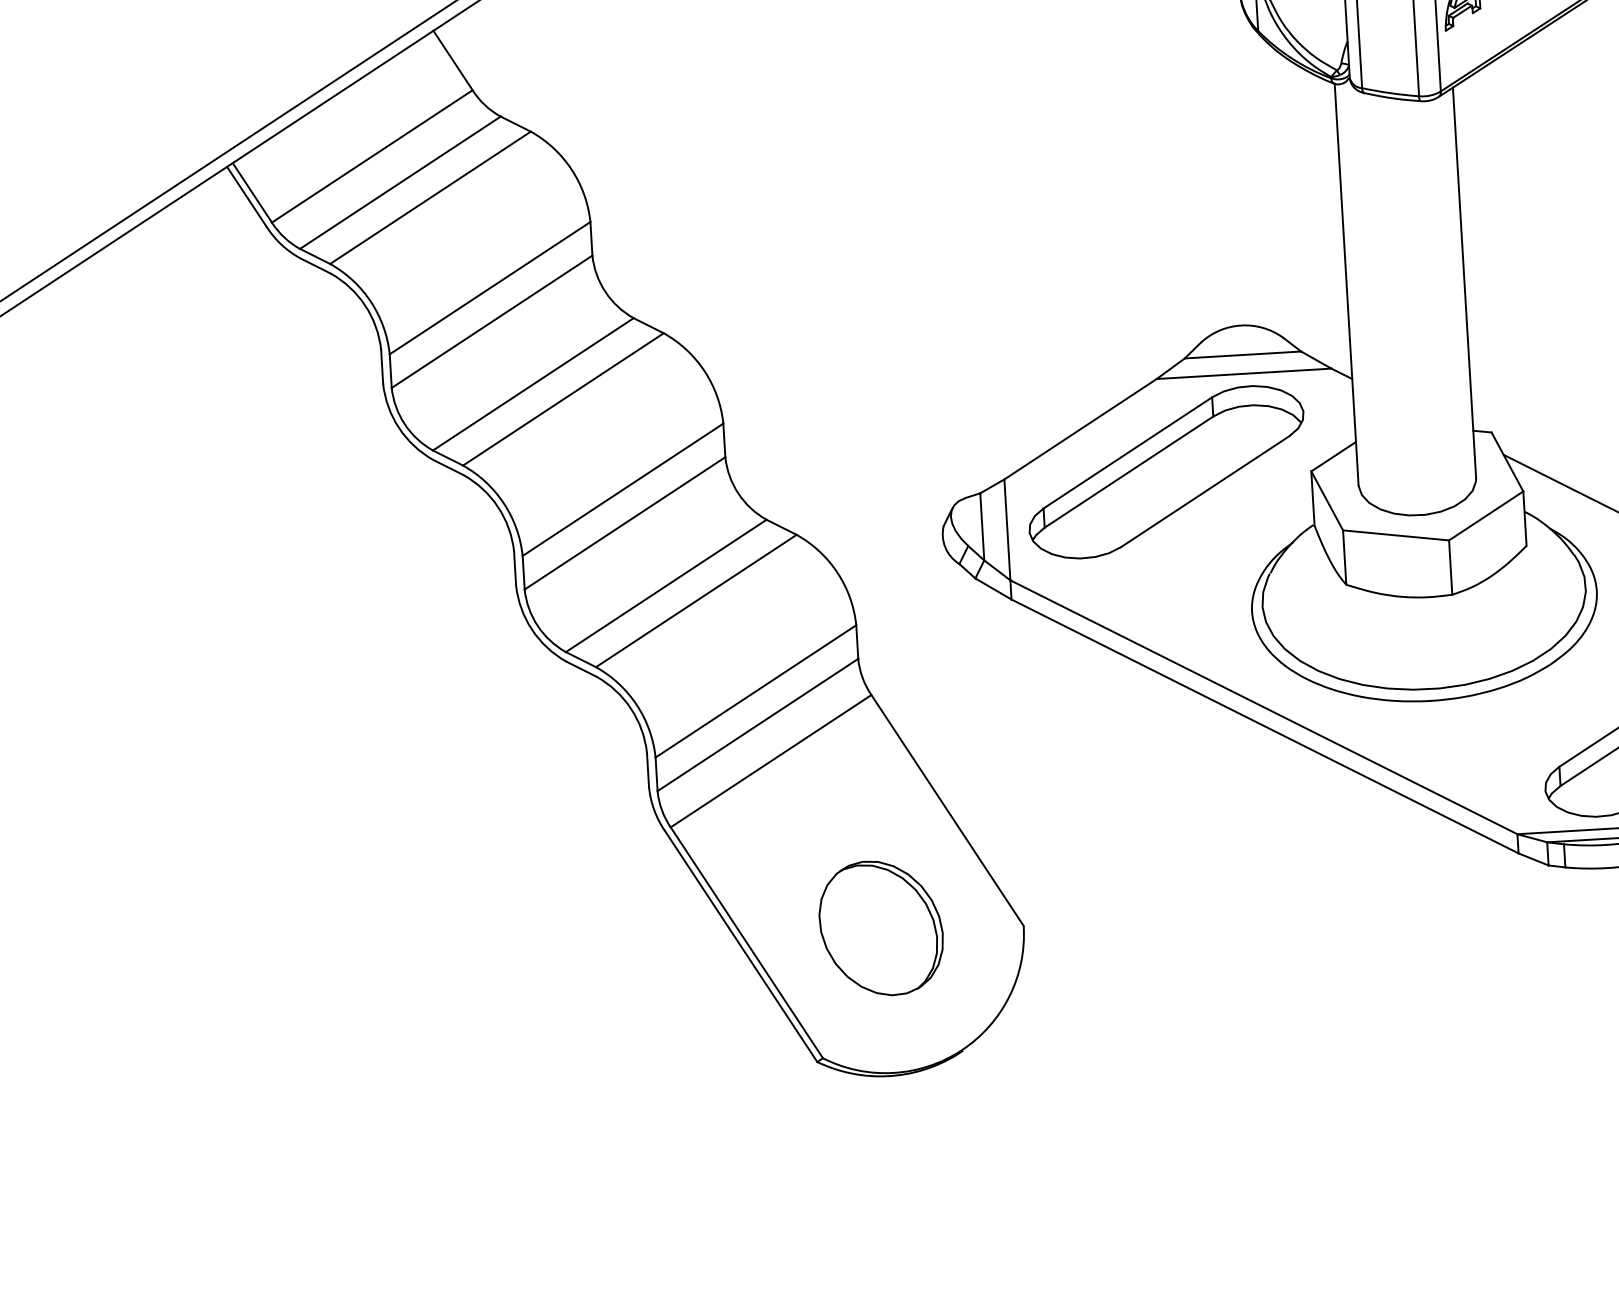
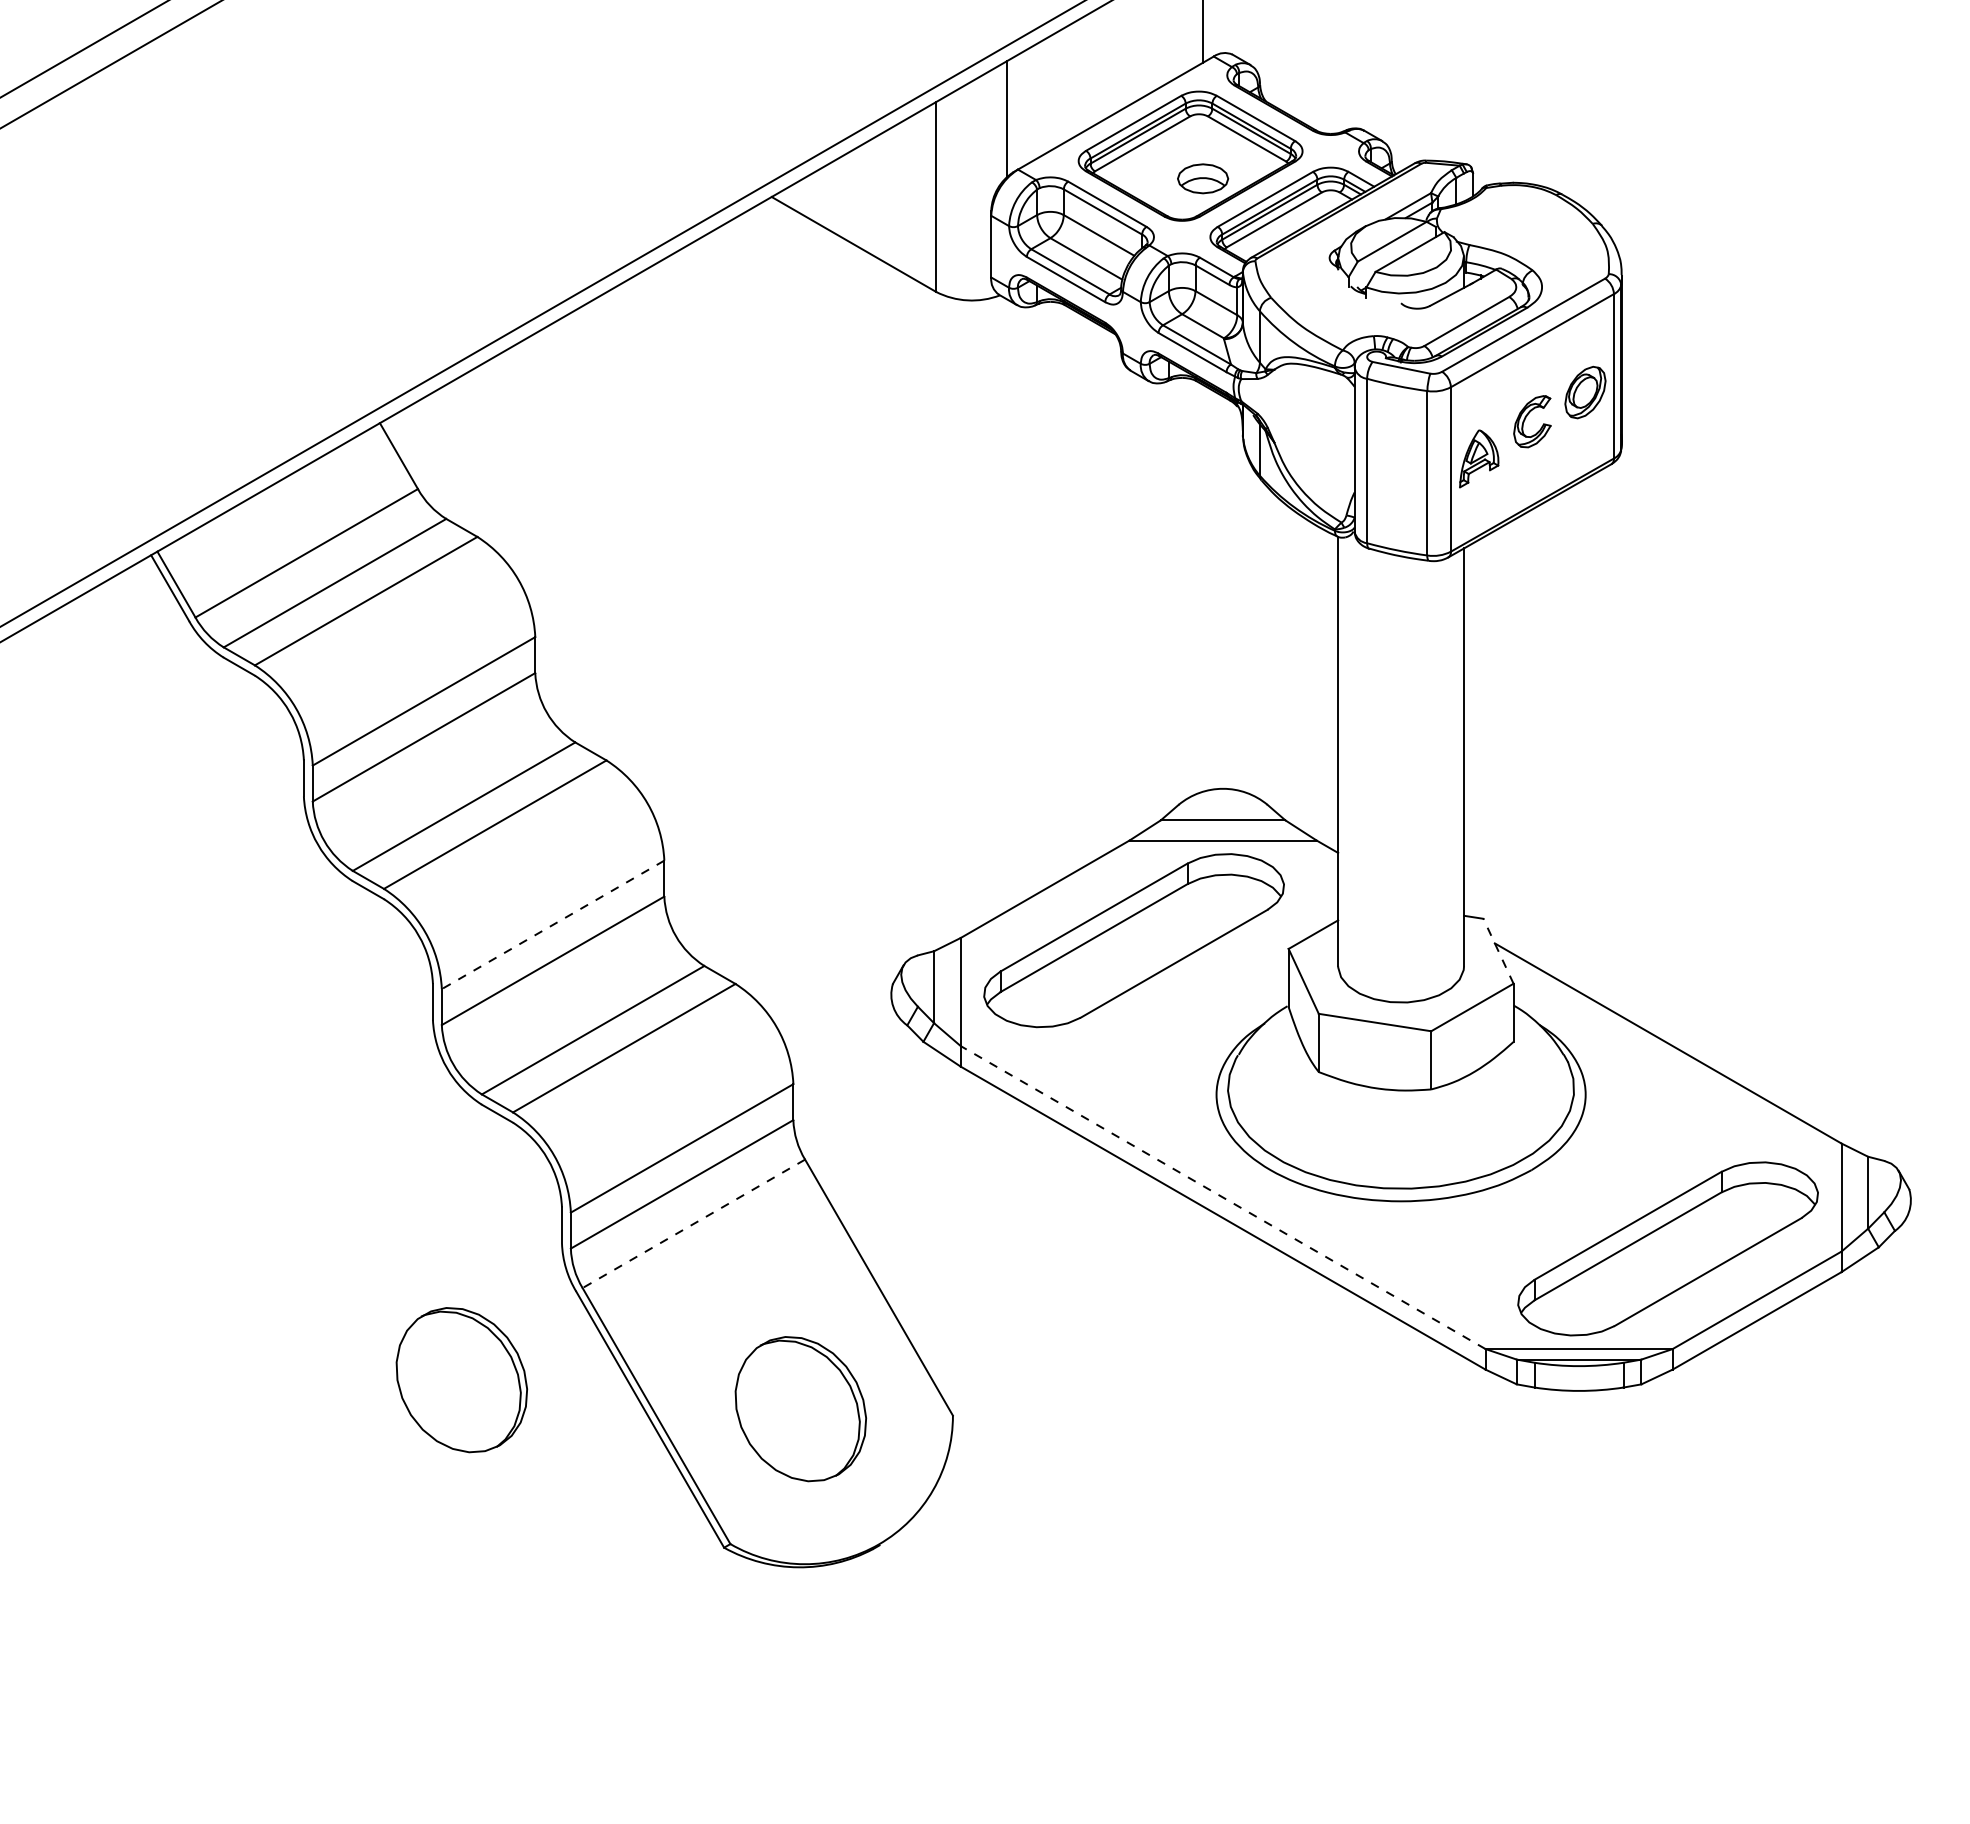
line: (1507, 462) -> (1498, 951), solid -> dashed
line: (622, 490) -> (552, 925), solid -> dashed
line: (1263, 707) -> (1222, 1197), solid -> dashed
line: (770, 761) -> (693, 1224), solid -> dashed
part: (562, 920) -> (461, 1380), added

